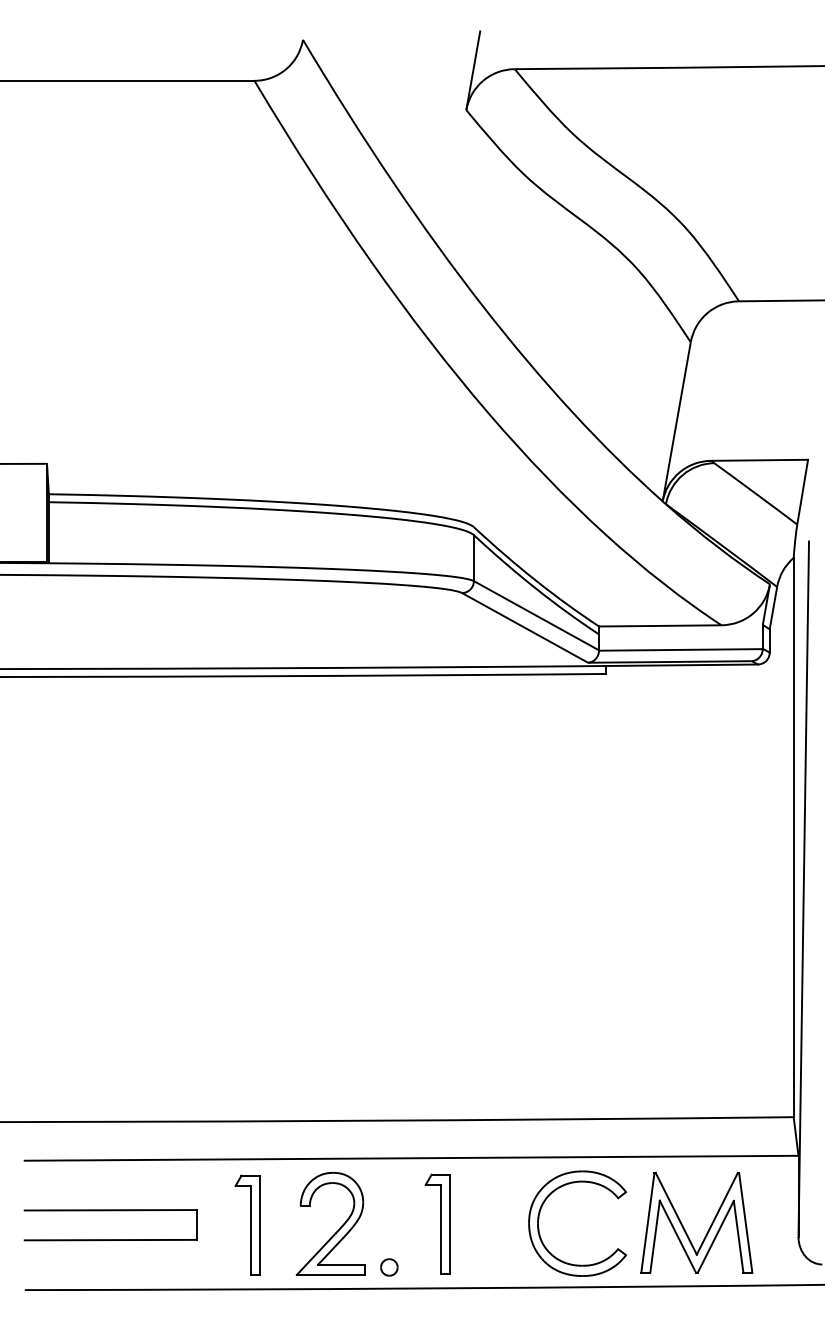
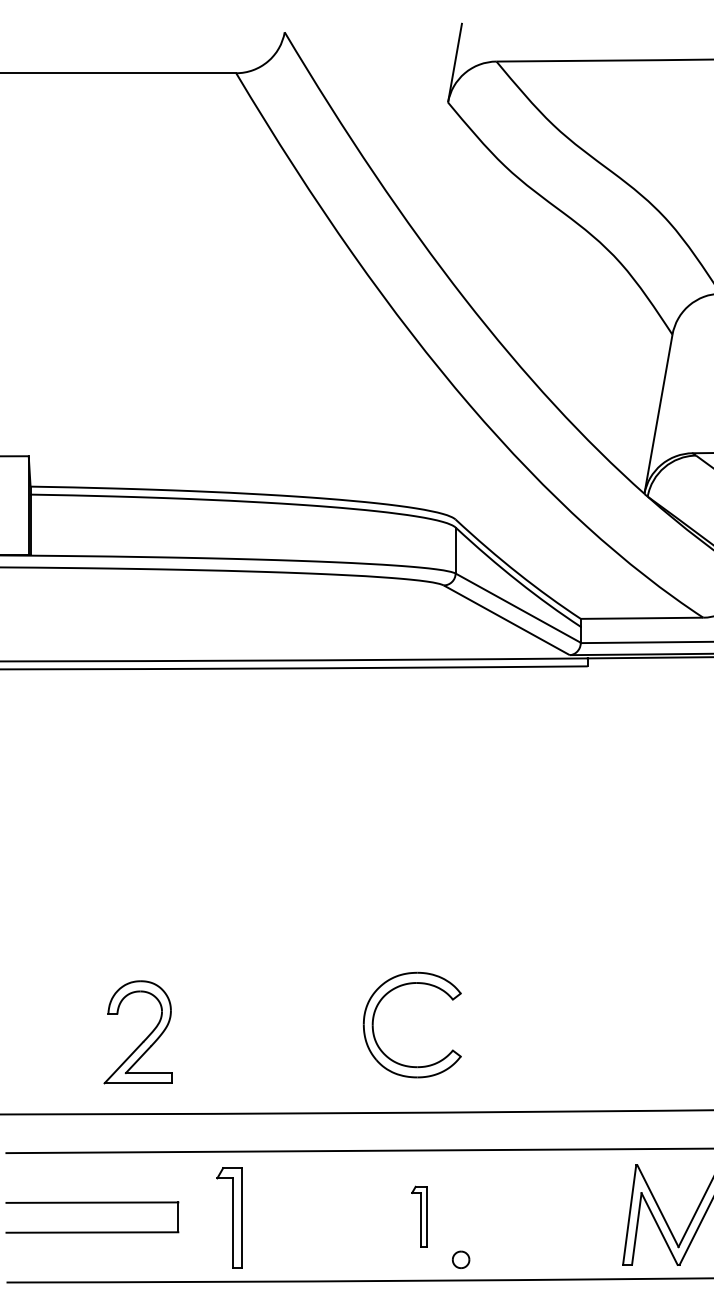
part: (539, 1219) -> (374, 1020), moved
part: (437, 1223) -> (419, 1215), size x0.6
part: (339, 1227) -> (147, 1035), moved
part: (389, 1267) -> (461, 1259), moved

